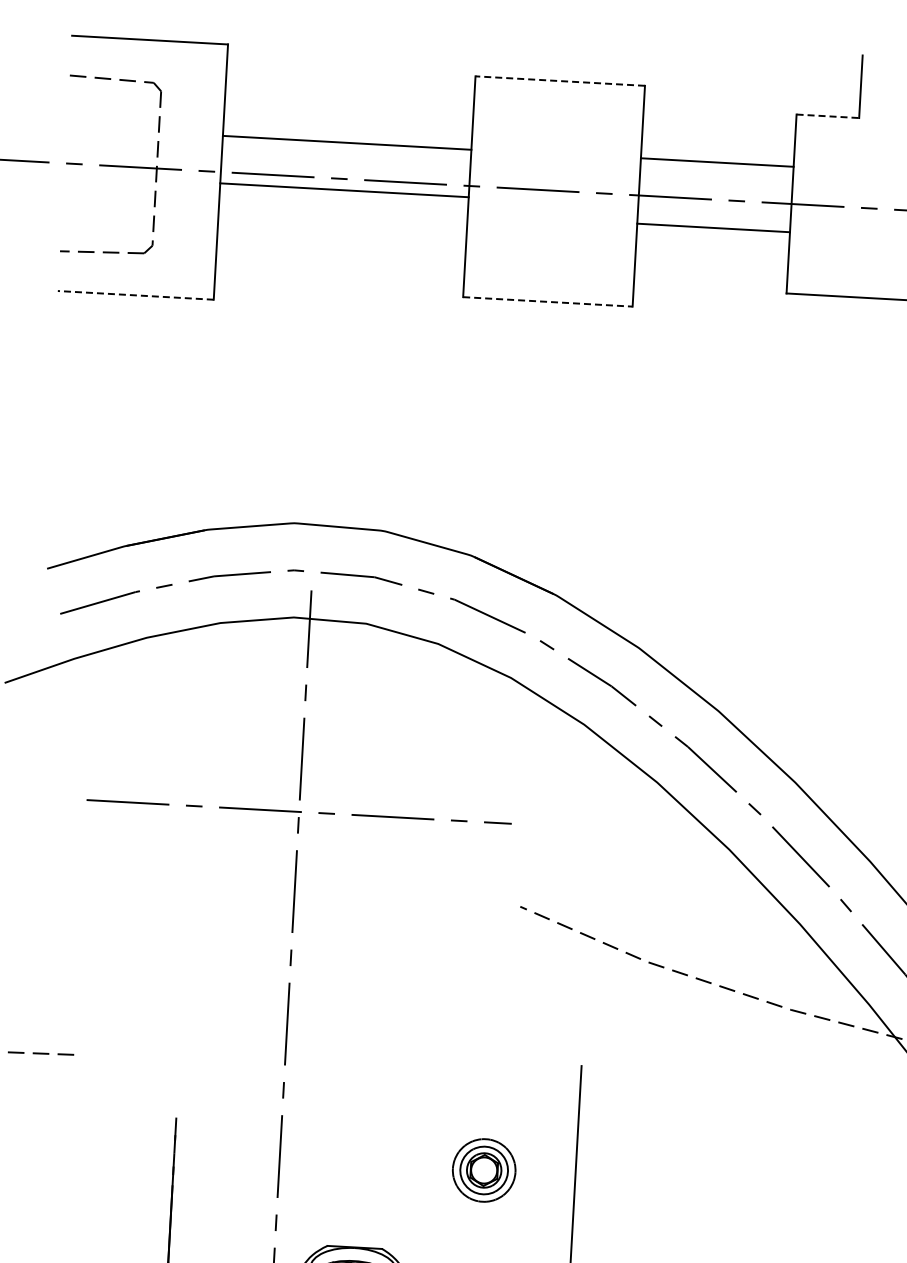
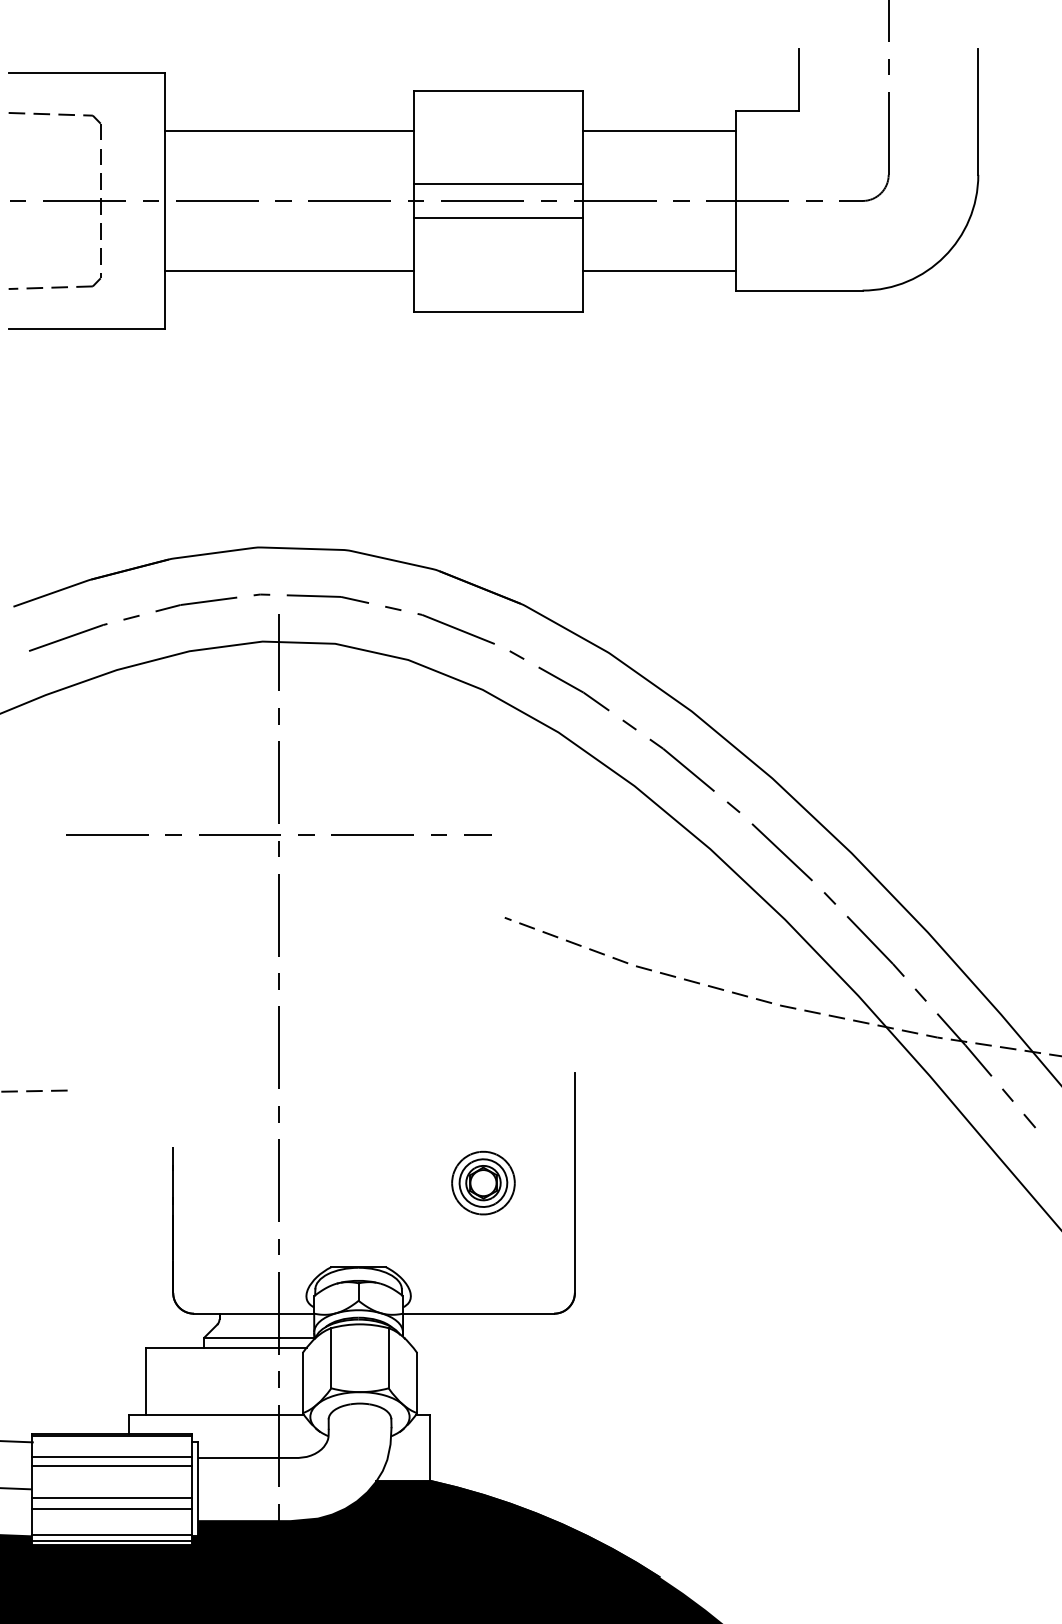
line: (560, 81) -> (498, 91), dashed -> solid
line: (828, 116) -> (768, 111), dashed -> solid
line: (346, 142) -> (288, 130), moved
line: (716, 162) -> (659, 130), moved
line: (554, 174) -> (498, 184), added
line: (343, 190) -> (288, 271), moved
line: (553, 207) -> (498, 217), added
line: (713, 228) -> (659, 271), moved
line: (135, 295) -> (86, 328), dashed -> solid
line: (547, 302) -> (498, 312), dashed -> solid

